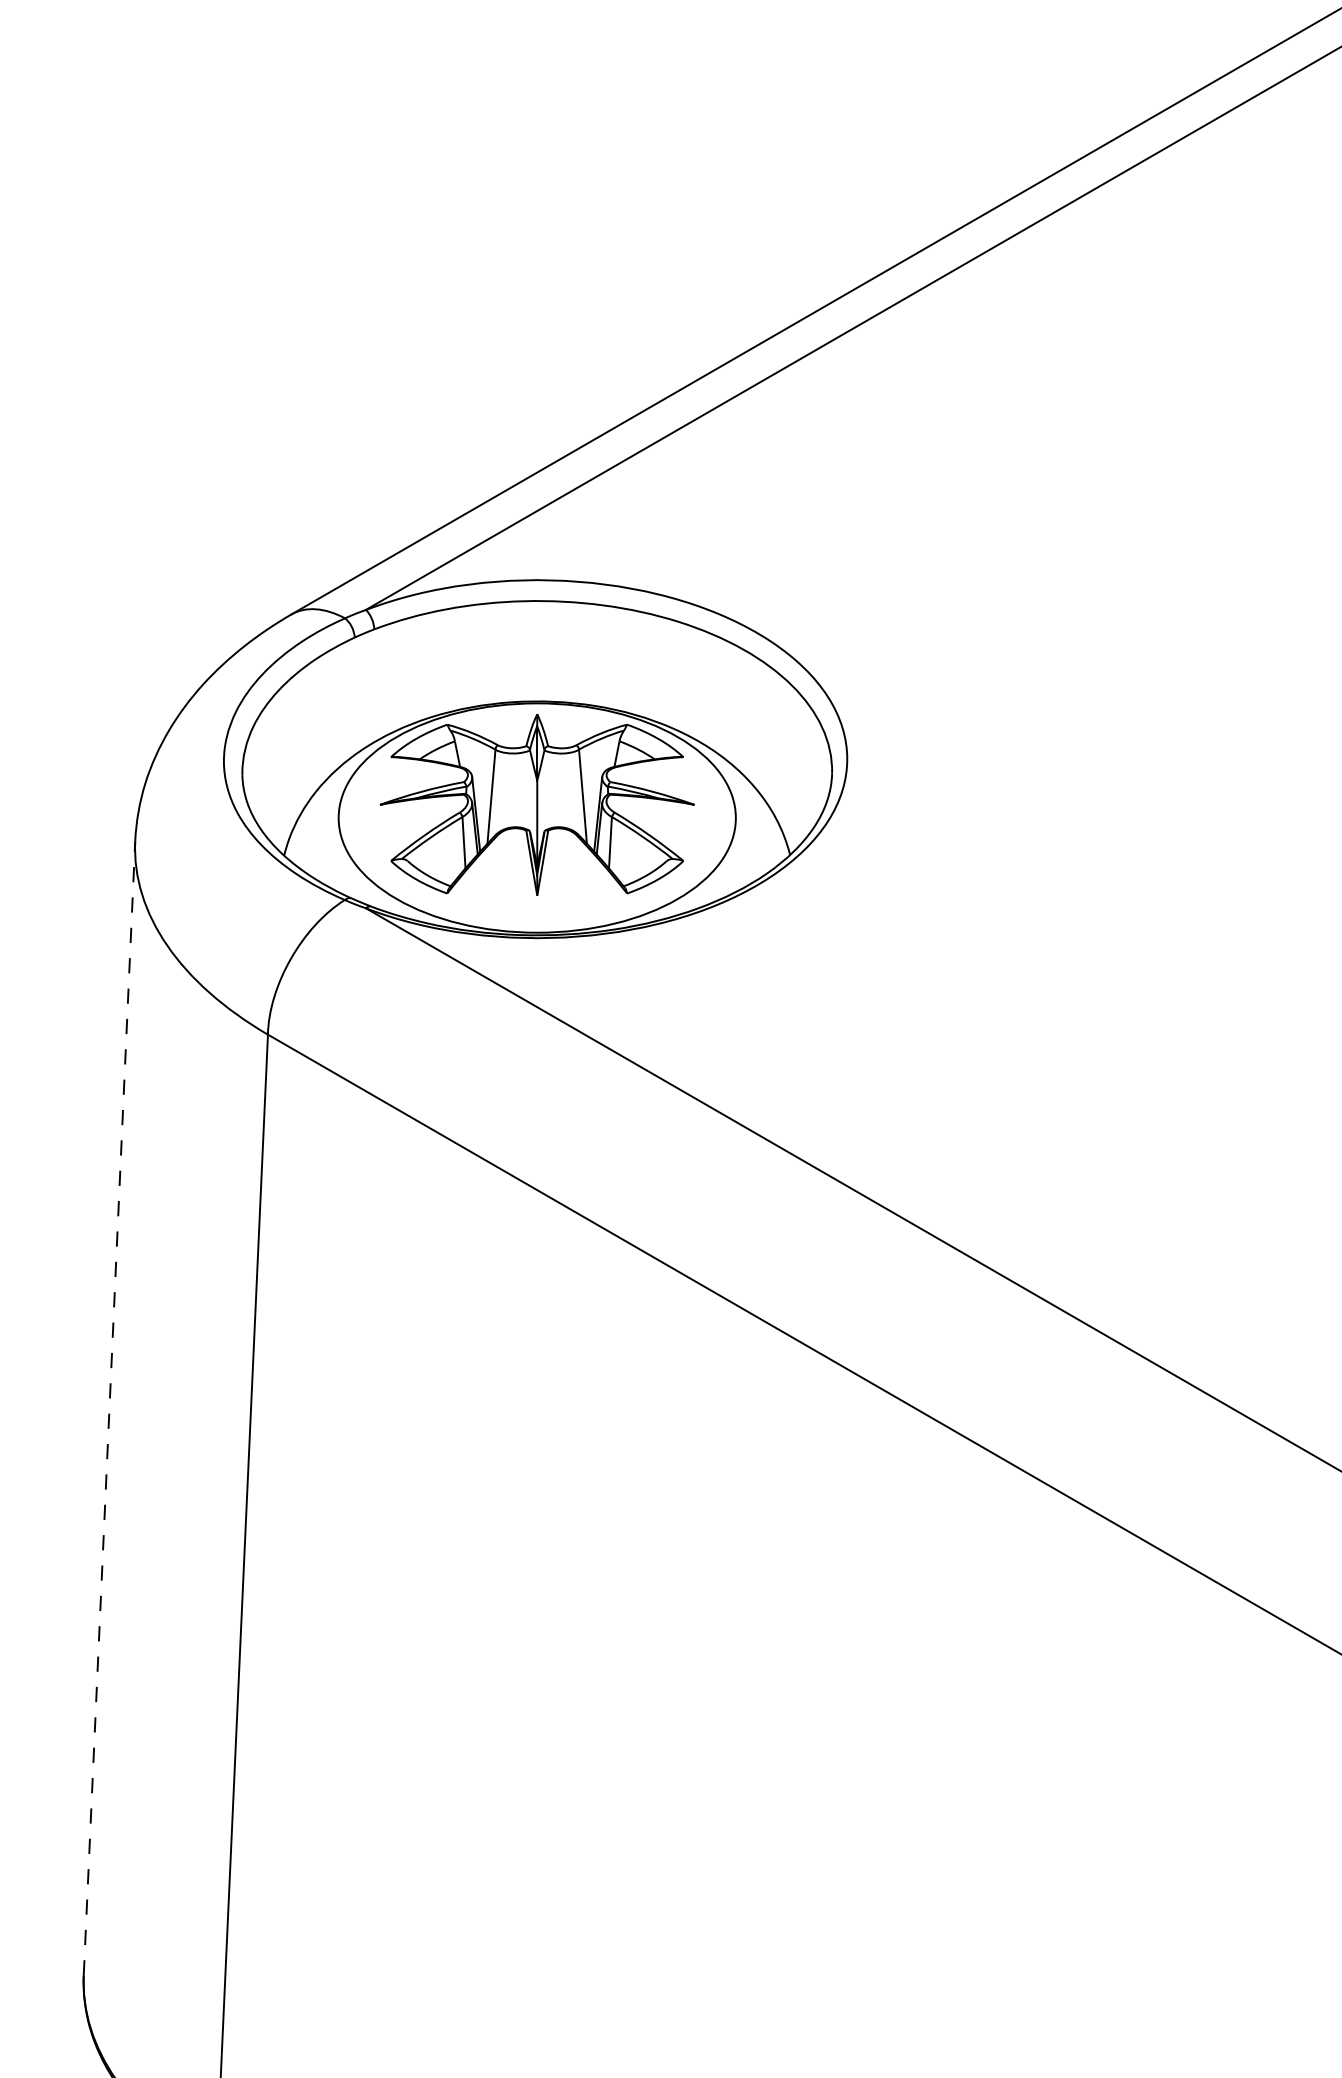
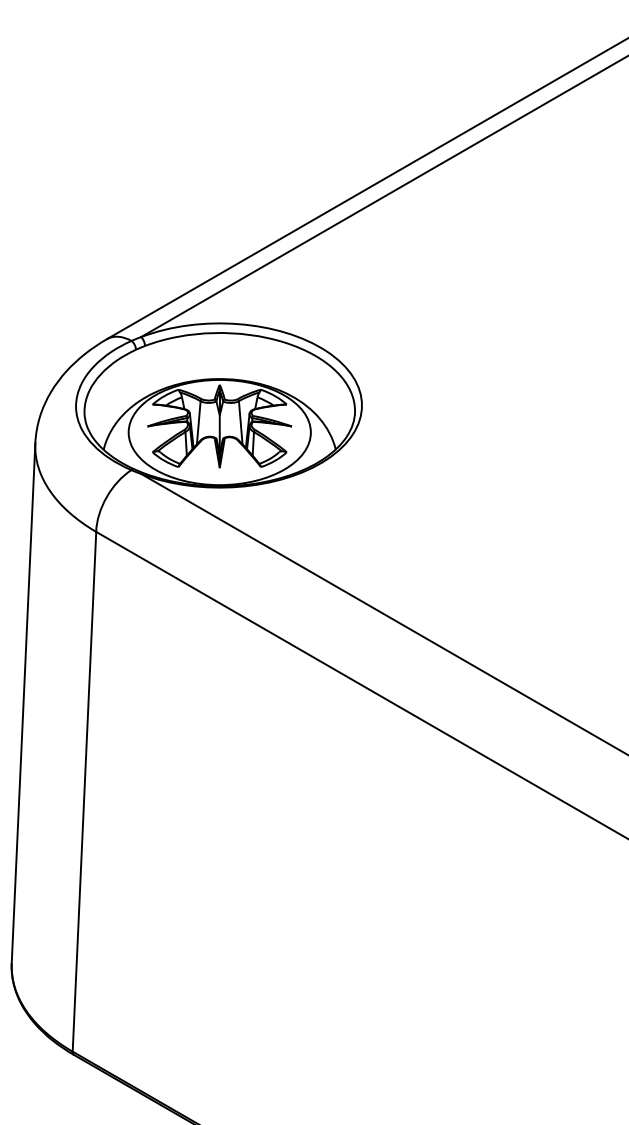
line: (109, 1406) -> (23, 702), dashed -> solid

